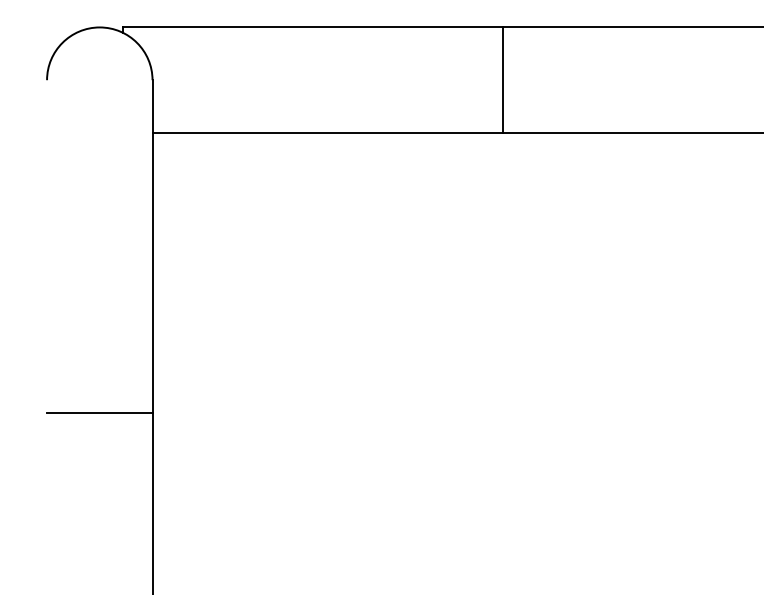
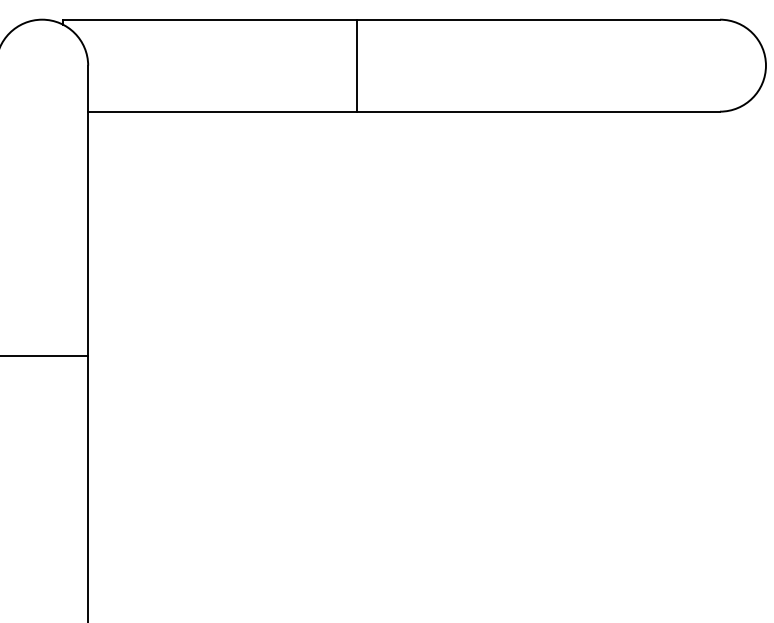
line: (502, 79) -> (356, 65), moved

